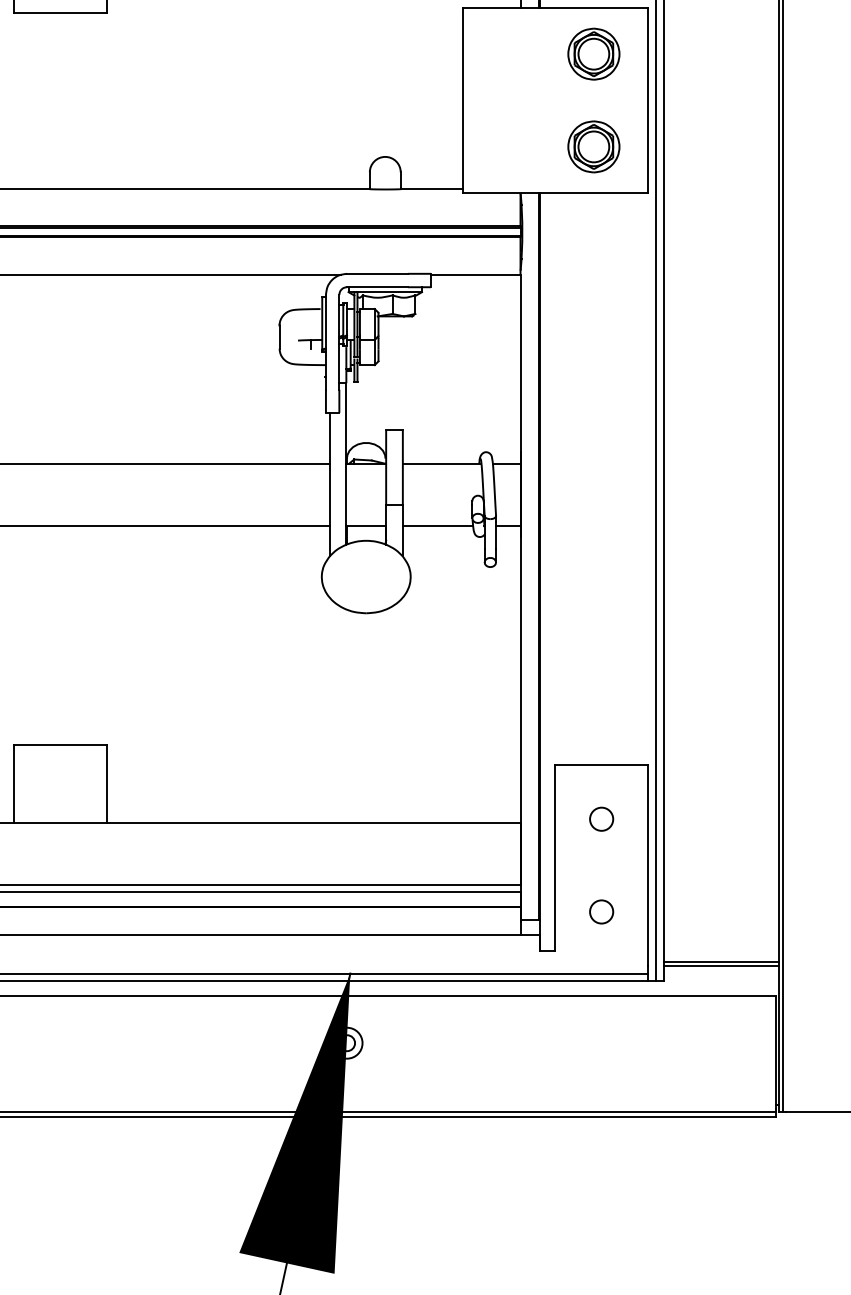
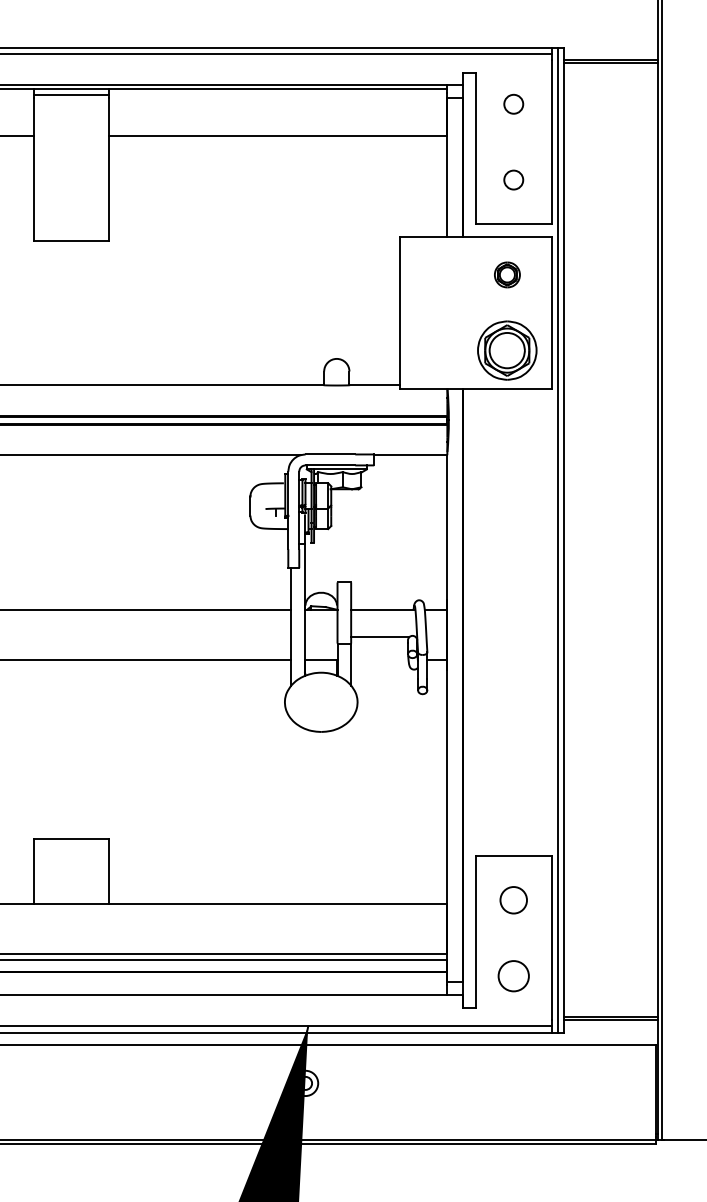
part: (594, 53) -> (507, 274), size x0.6
part: (594, 146) -> (507, 350), size x1.4
line: (437, 525) -> (379, 637), moved
circle: (601, 819) -> (513, 900), size x1.4
circle: (601, 911) -> (513, 975), size x1.6

